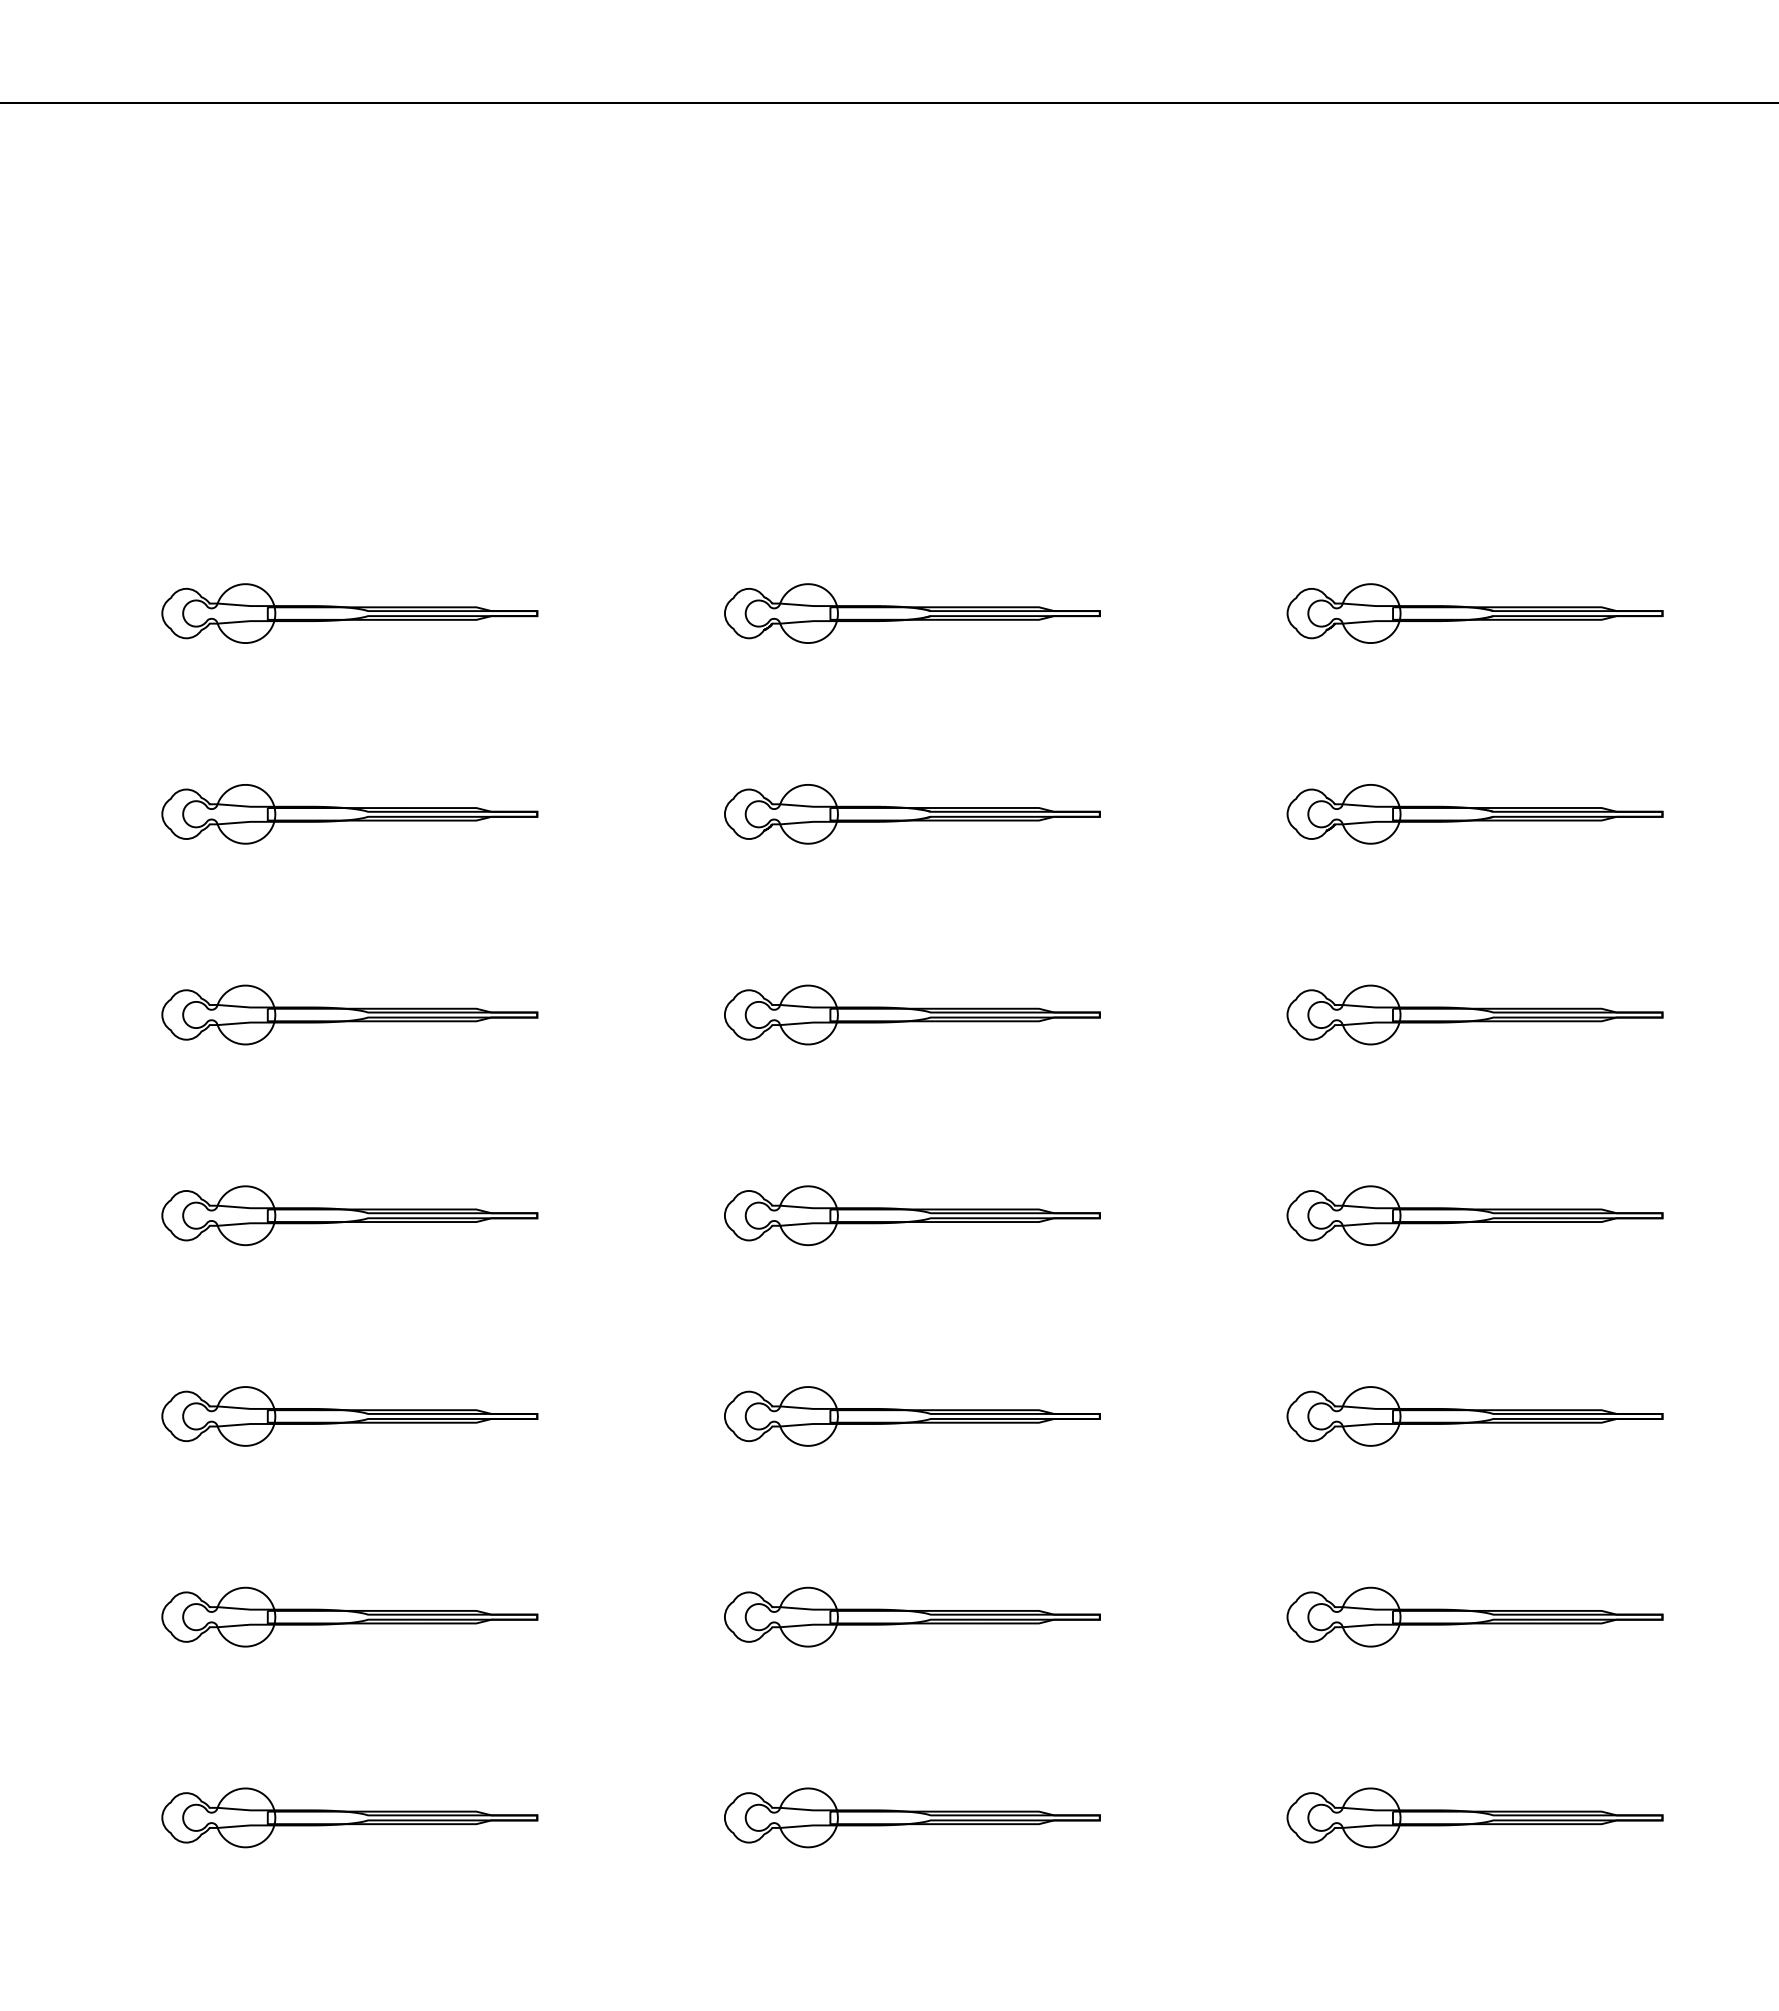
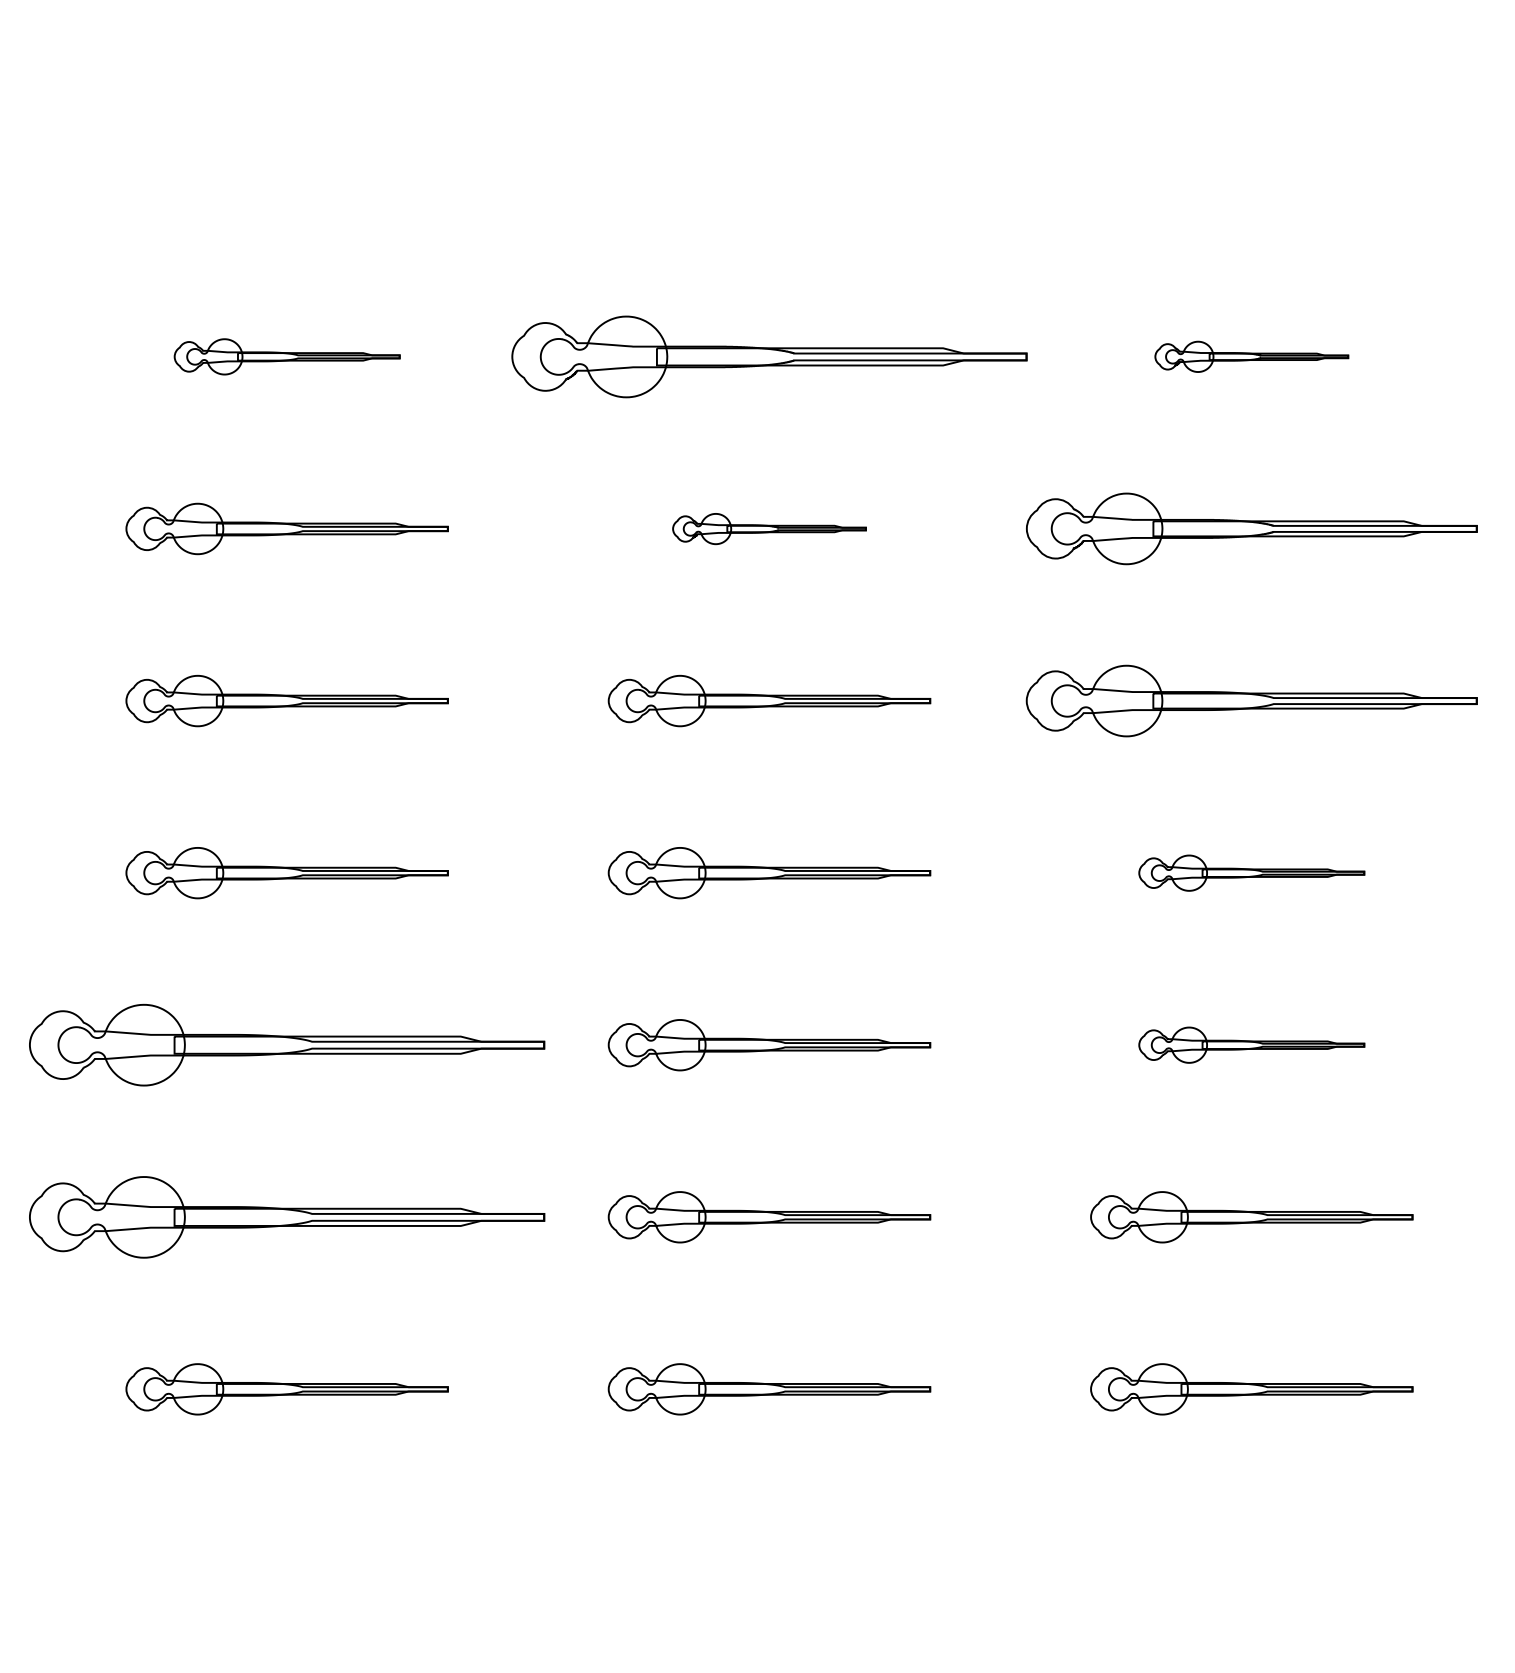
part: (349, 613) -> (286, 356), size x0.7
part: (912, 613) -> (769, 356), size x1.6
part: (1474, 613) -> (1251, 356), size x0.6
part: (912, 814) -> (769, 529), size x0.6
part: (1474, 814) -> (1251, 529), size x1.4
part: (1474, 1014) -> (1251, 700), size x1.4
part: (1474, 1215) -> (1251, 872), size x0.7
part: (349, 1416) -> (286, 1045), size x1.6
part: (1474, 1416) -> (1251, 1045), size x0.7
part: (349, 1616) -> (286, 1216), size x1.6

